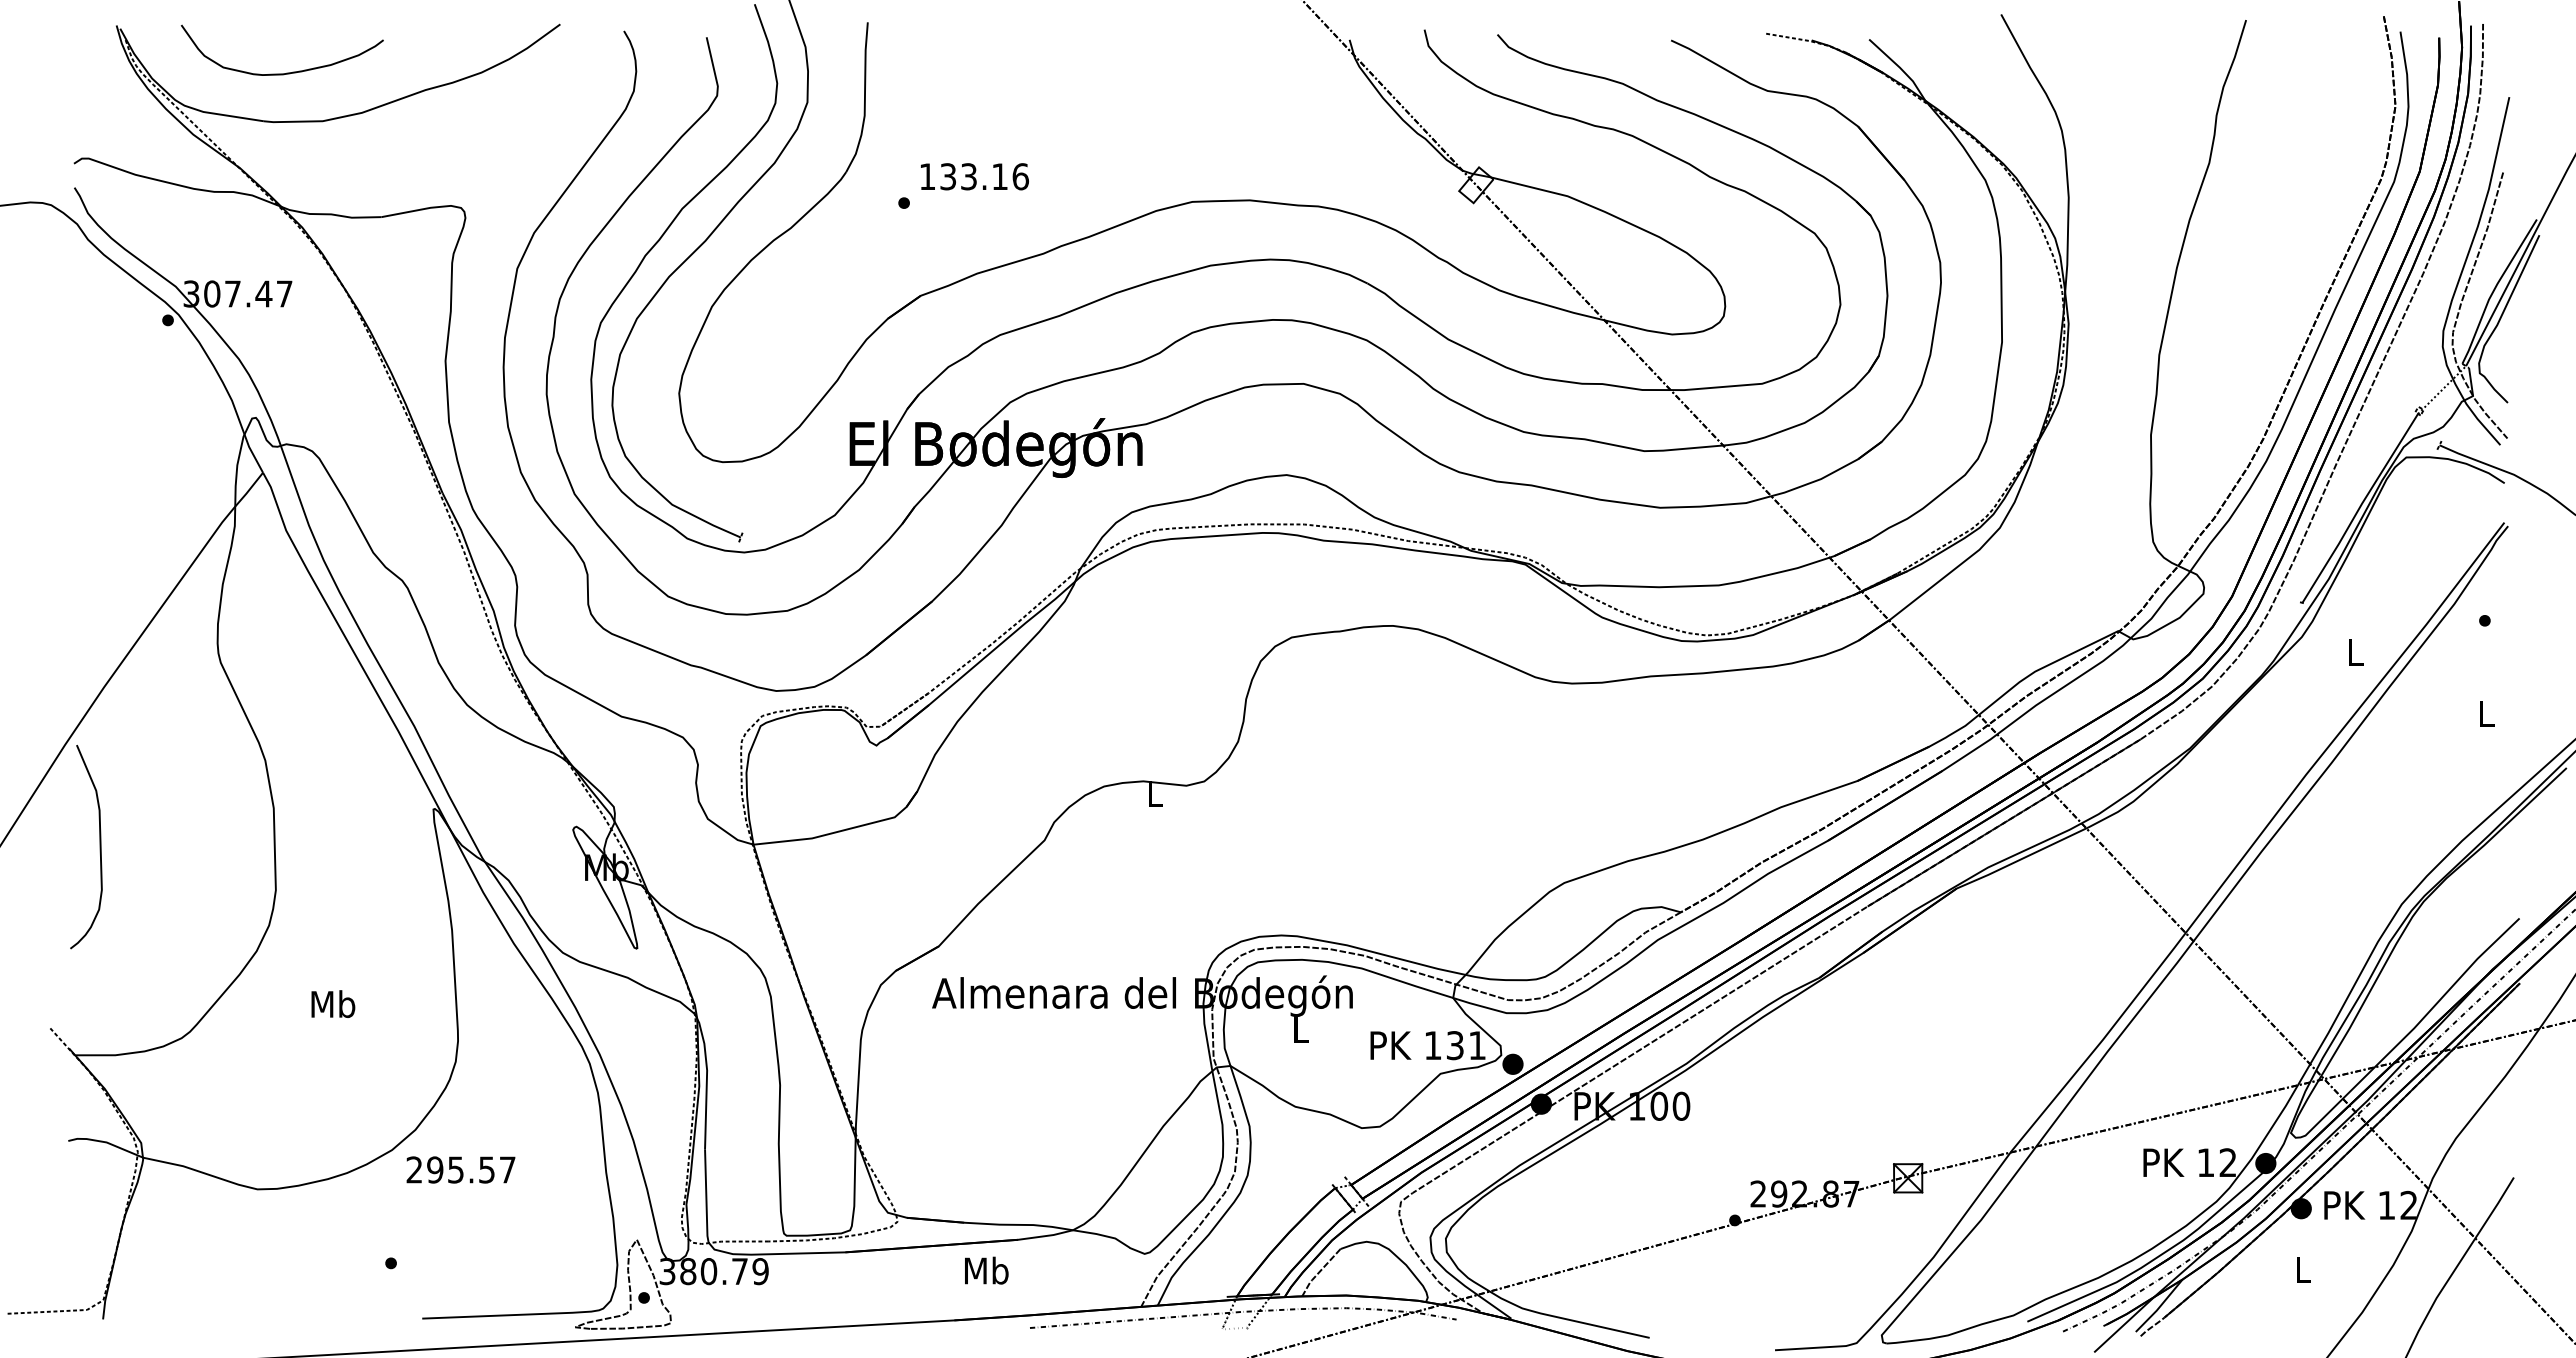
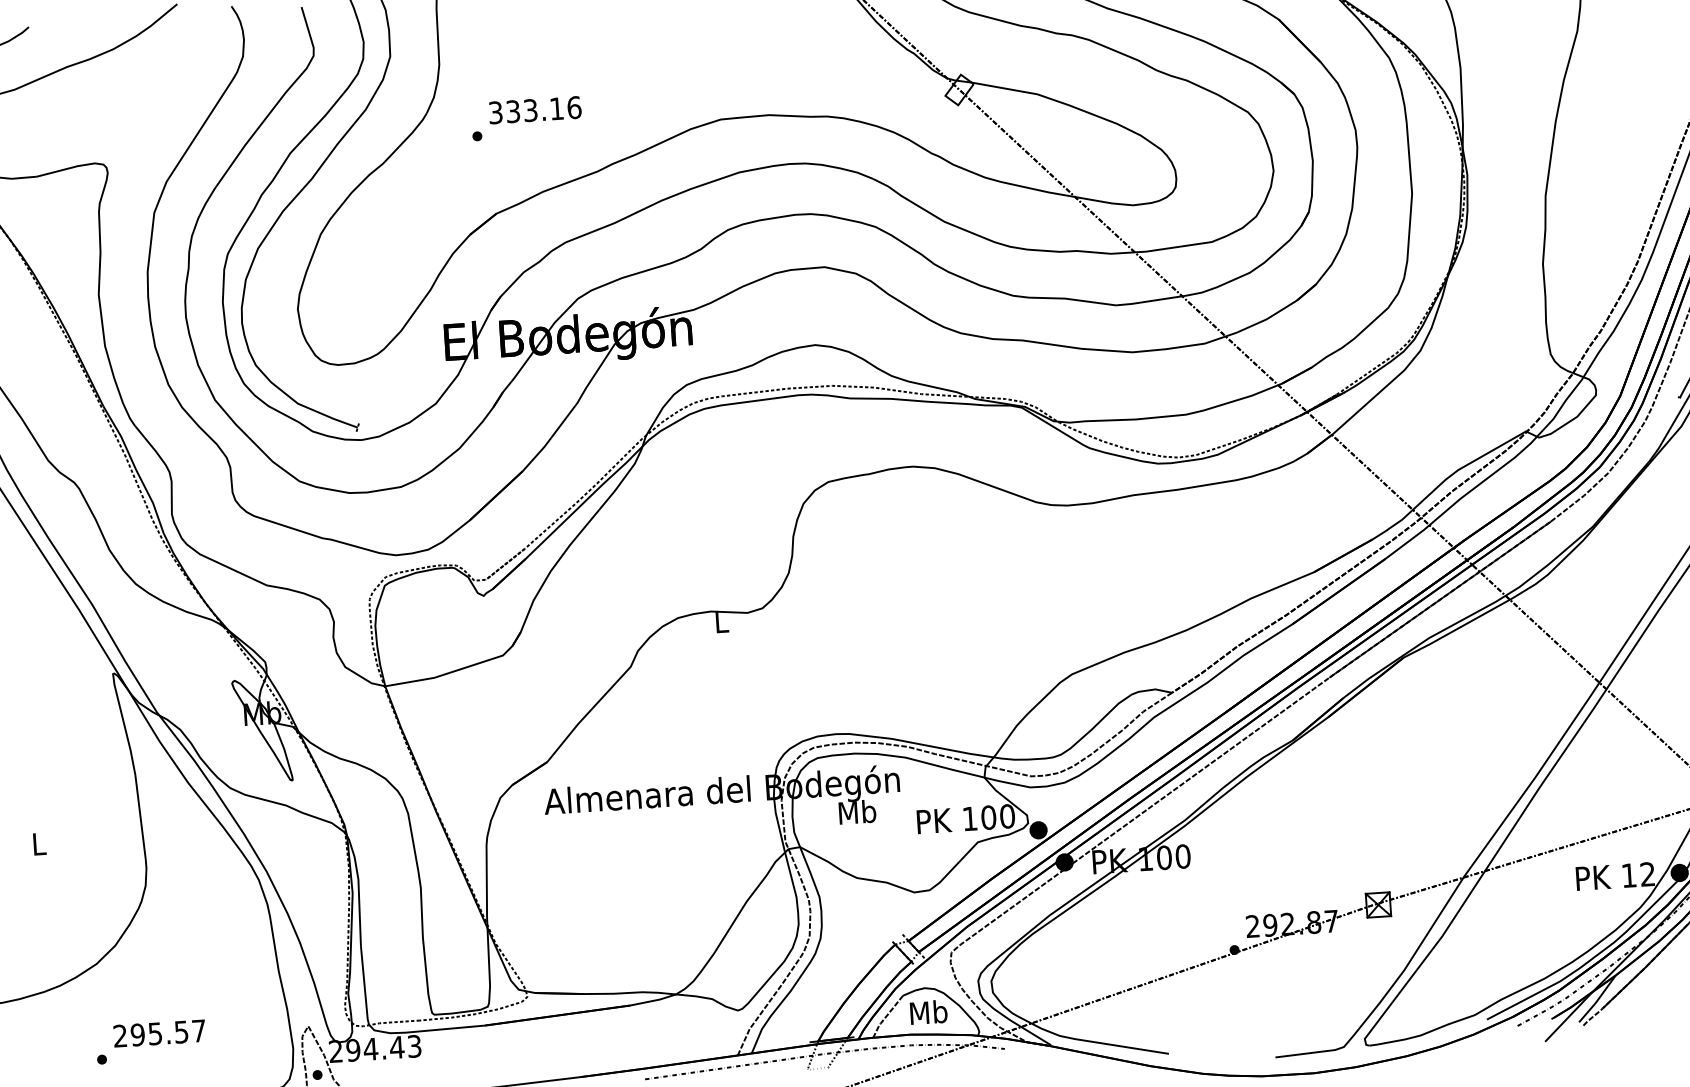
text: (927, 176) -> (495, 112), 133.16 -> 333.16
text: (333, 1003) -> (39, 843), Mb -> L
text: (1300, 1028) -> (857, 811), L -> Mb
text: (1466, 1045) -> (998, 816), 131 -> 100
text: (460, 1169) -> (159, 1033), moved
text: (986, 1270) -> (928, 1012), moved
text: (713, 1271) -> (374, 1048), 380.79 -> 294.43

